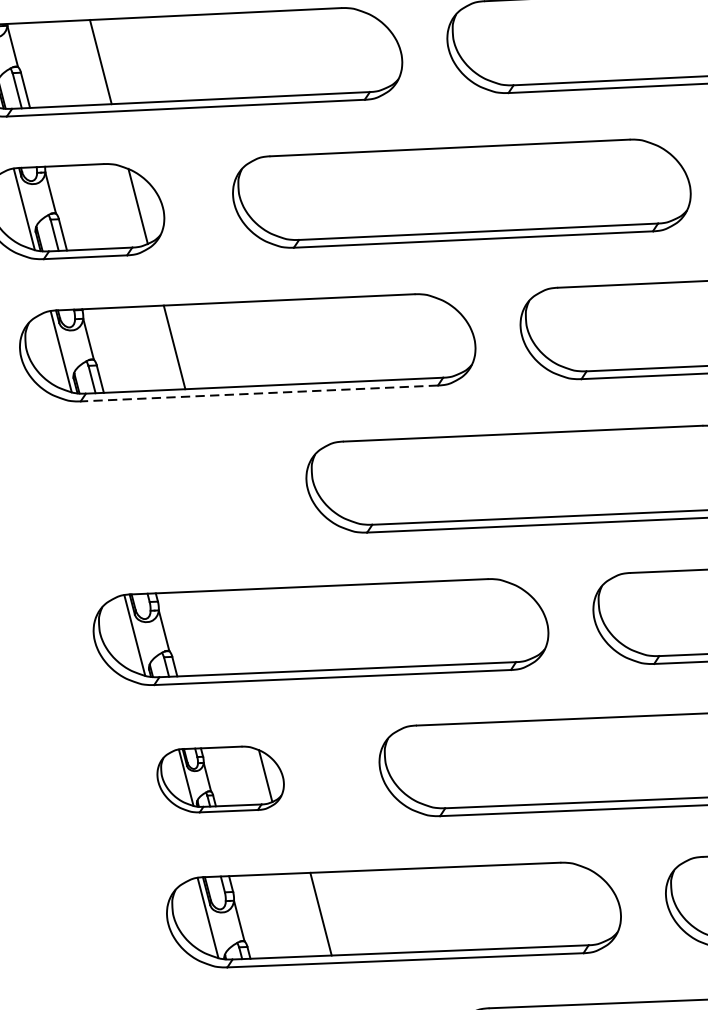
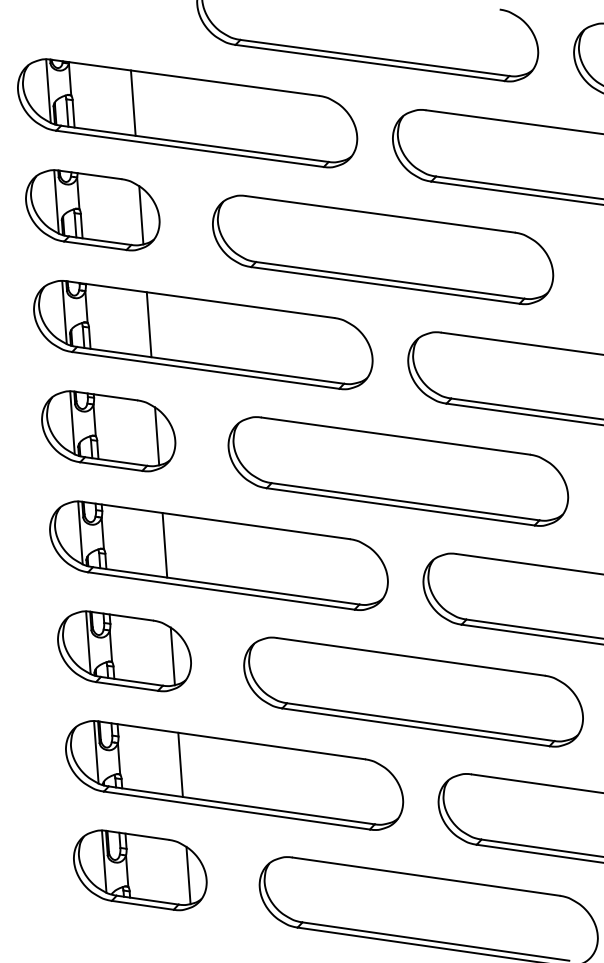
line: (259, 393) -> (205, 370), dashed -> solid
part: (147, 496) -> (108, 431), added
line: (247, 631) -> (164, 545), added
part: (220, 779) -> (124, 651), size x1.43

